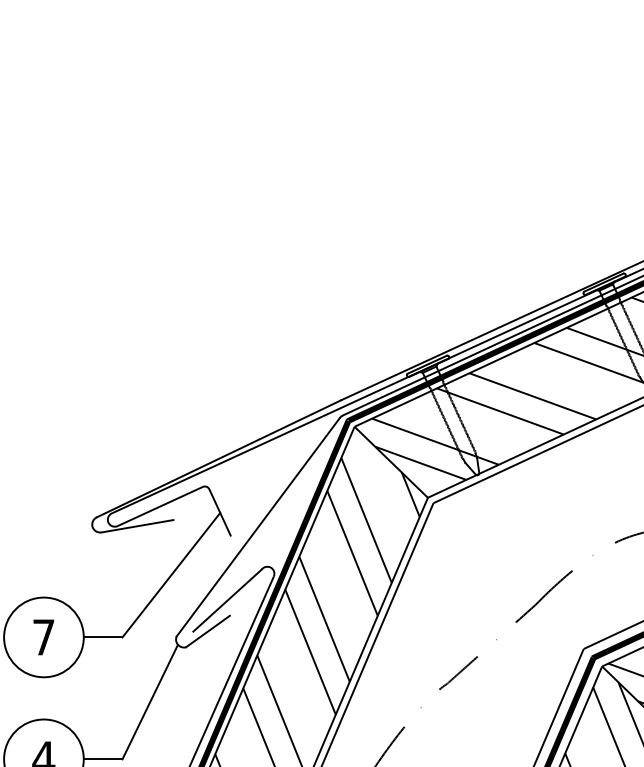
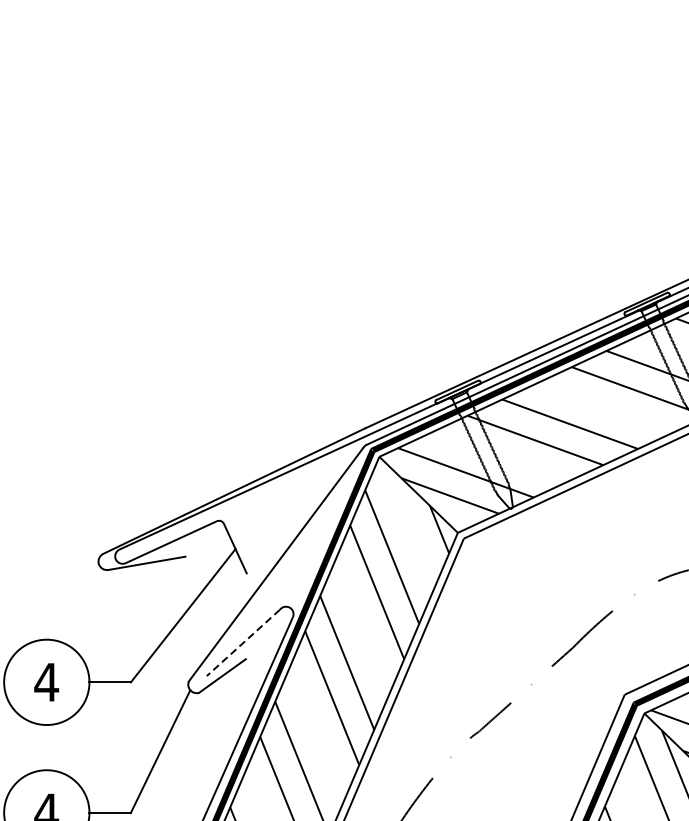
line: (227, 600) -> (243, 642), solid -> dashed
text: (43, 637) -> (46, 682), 7 -> 4

